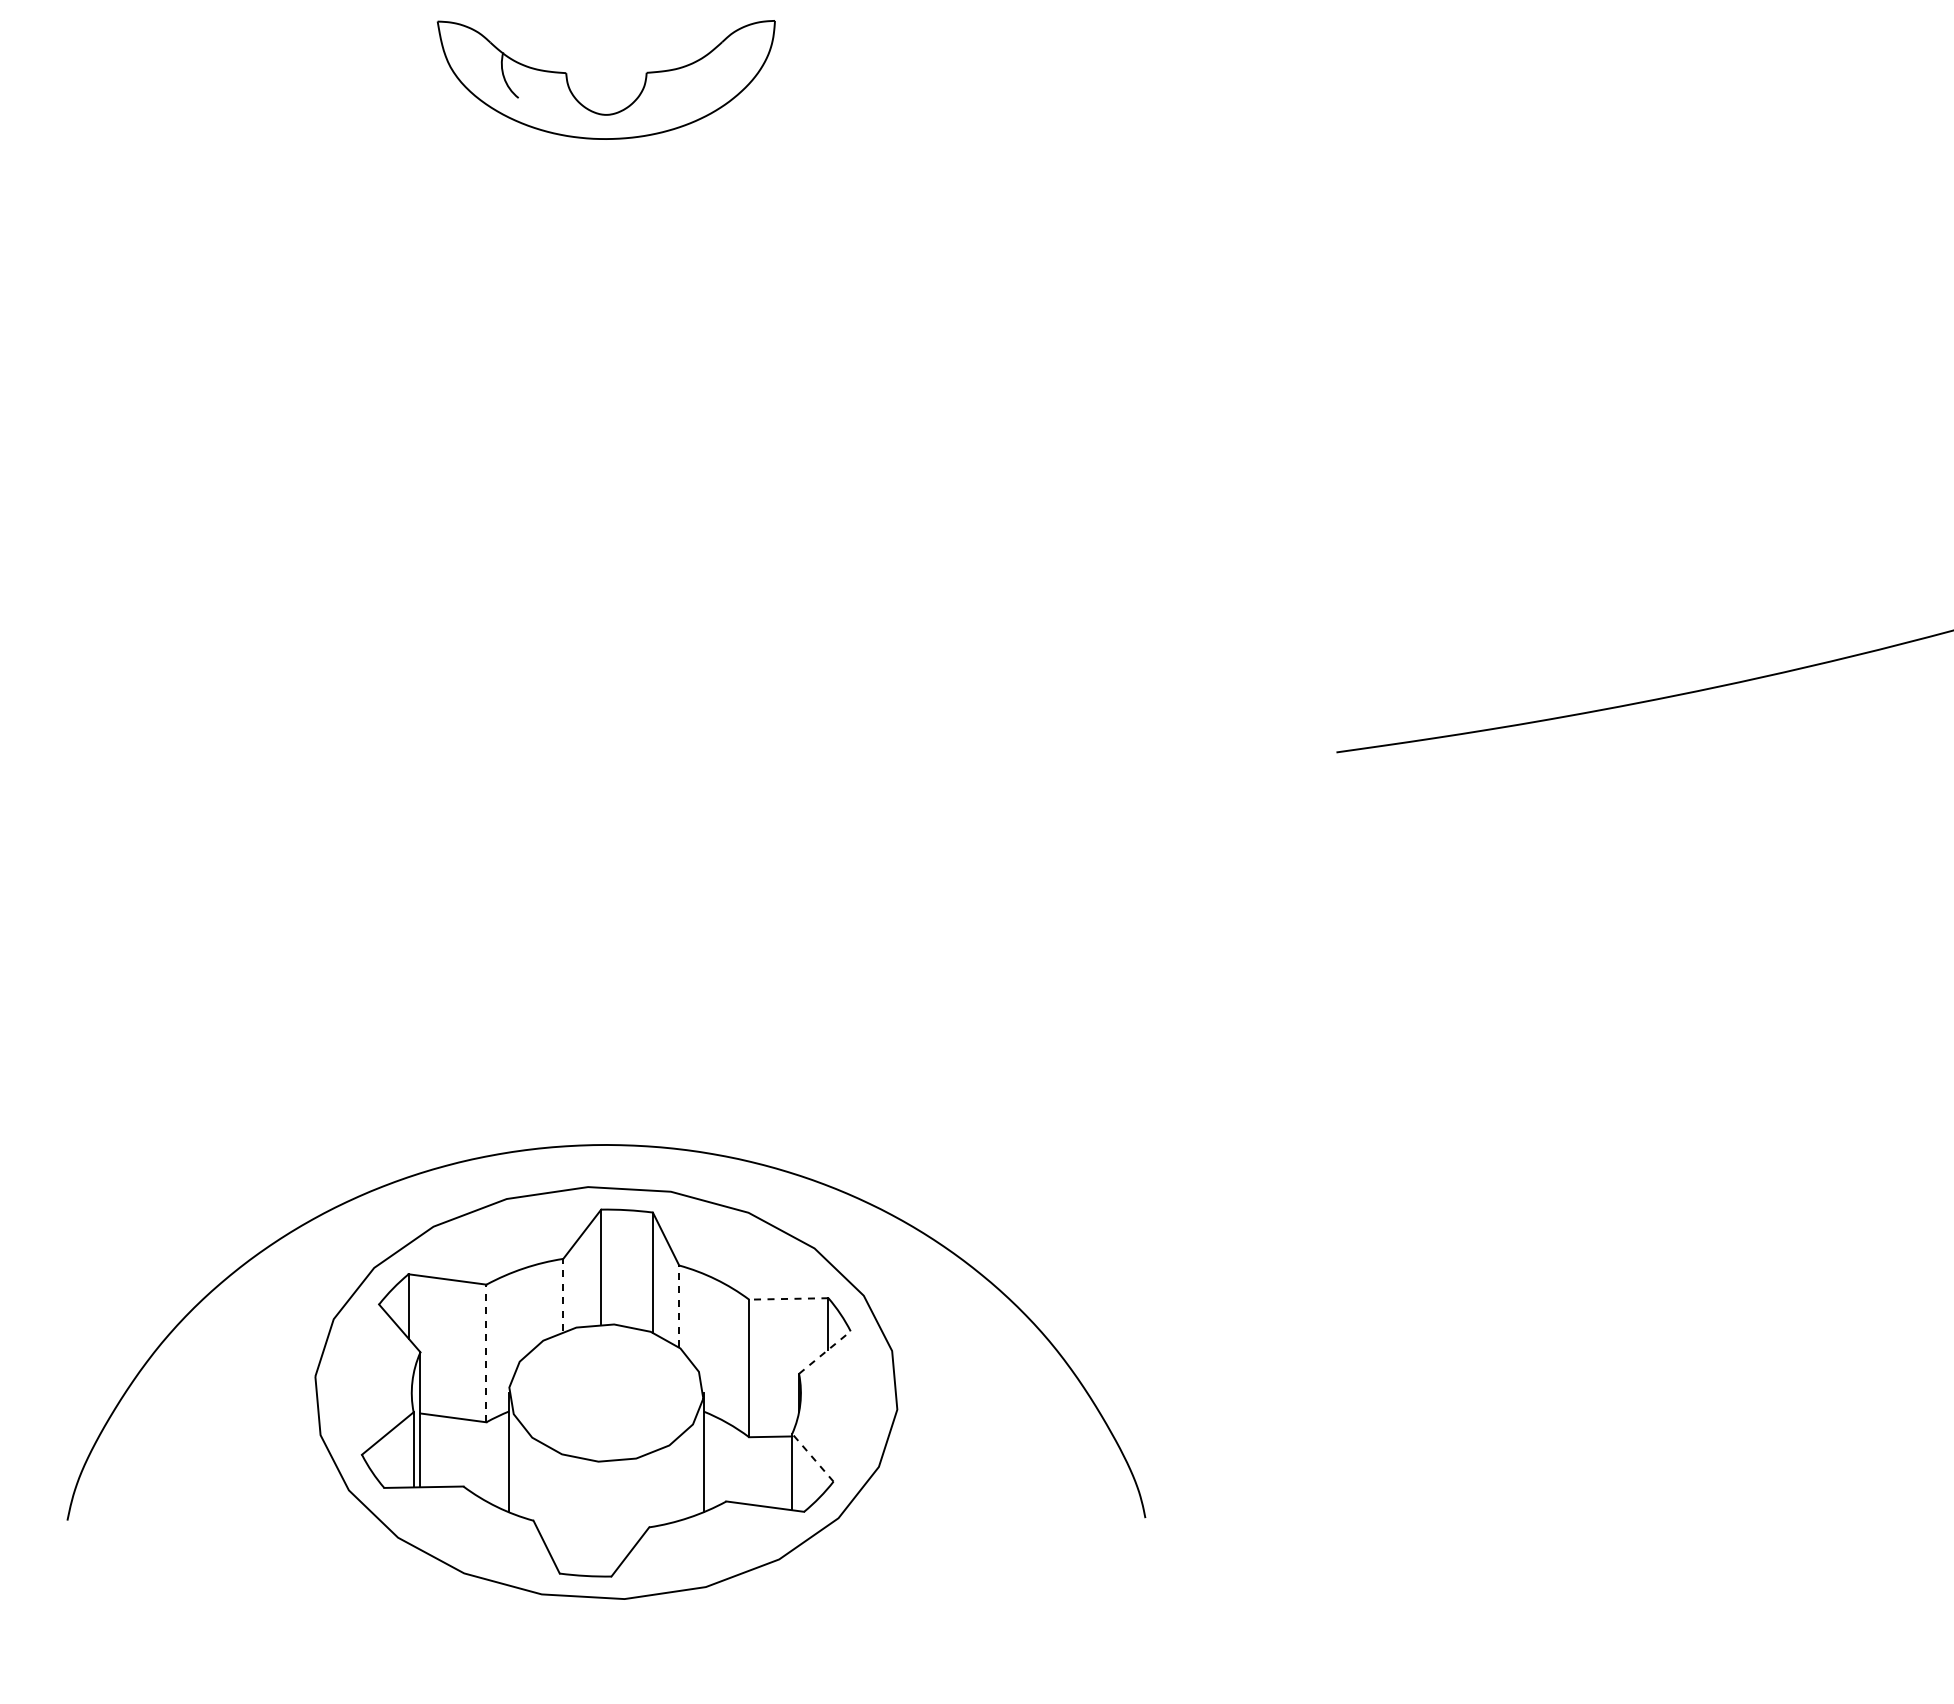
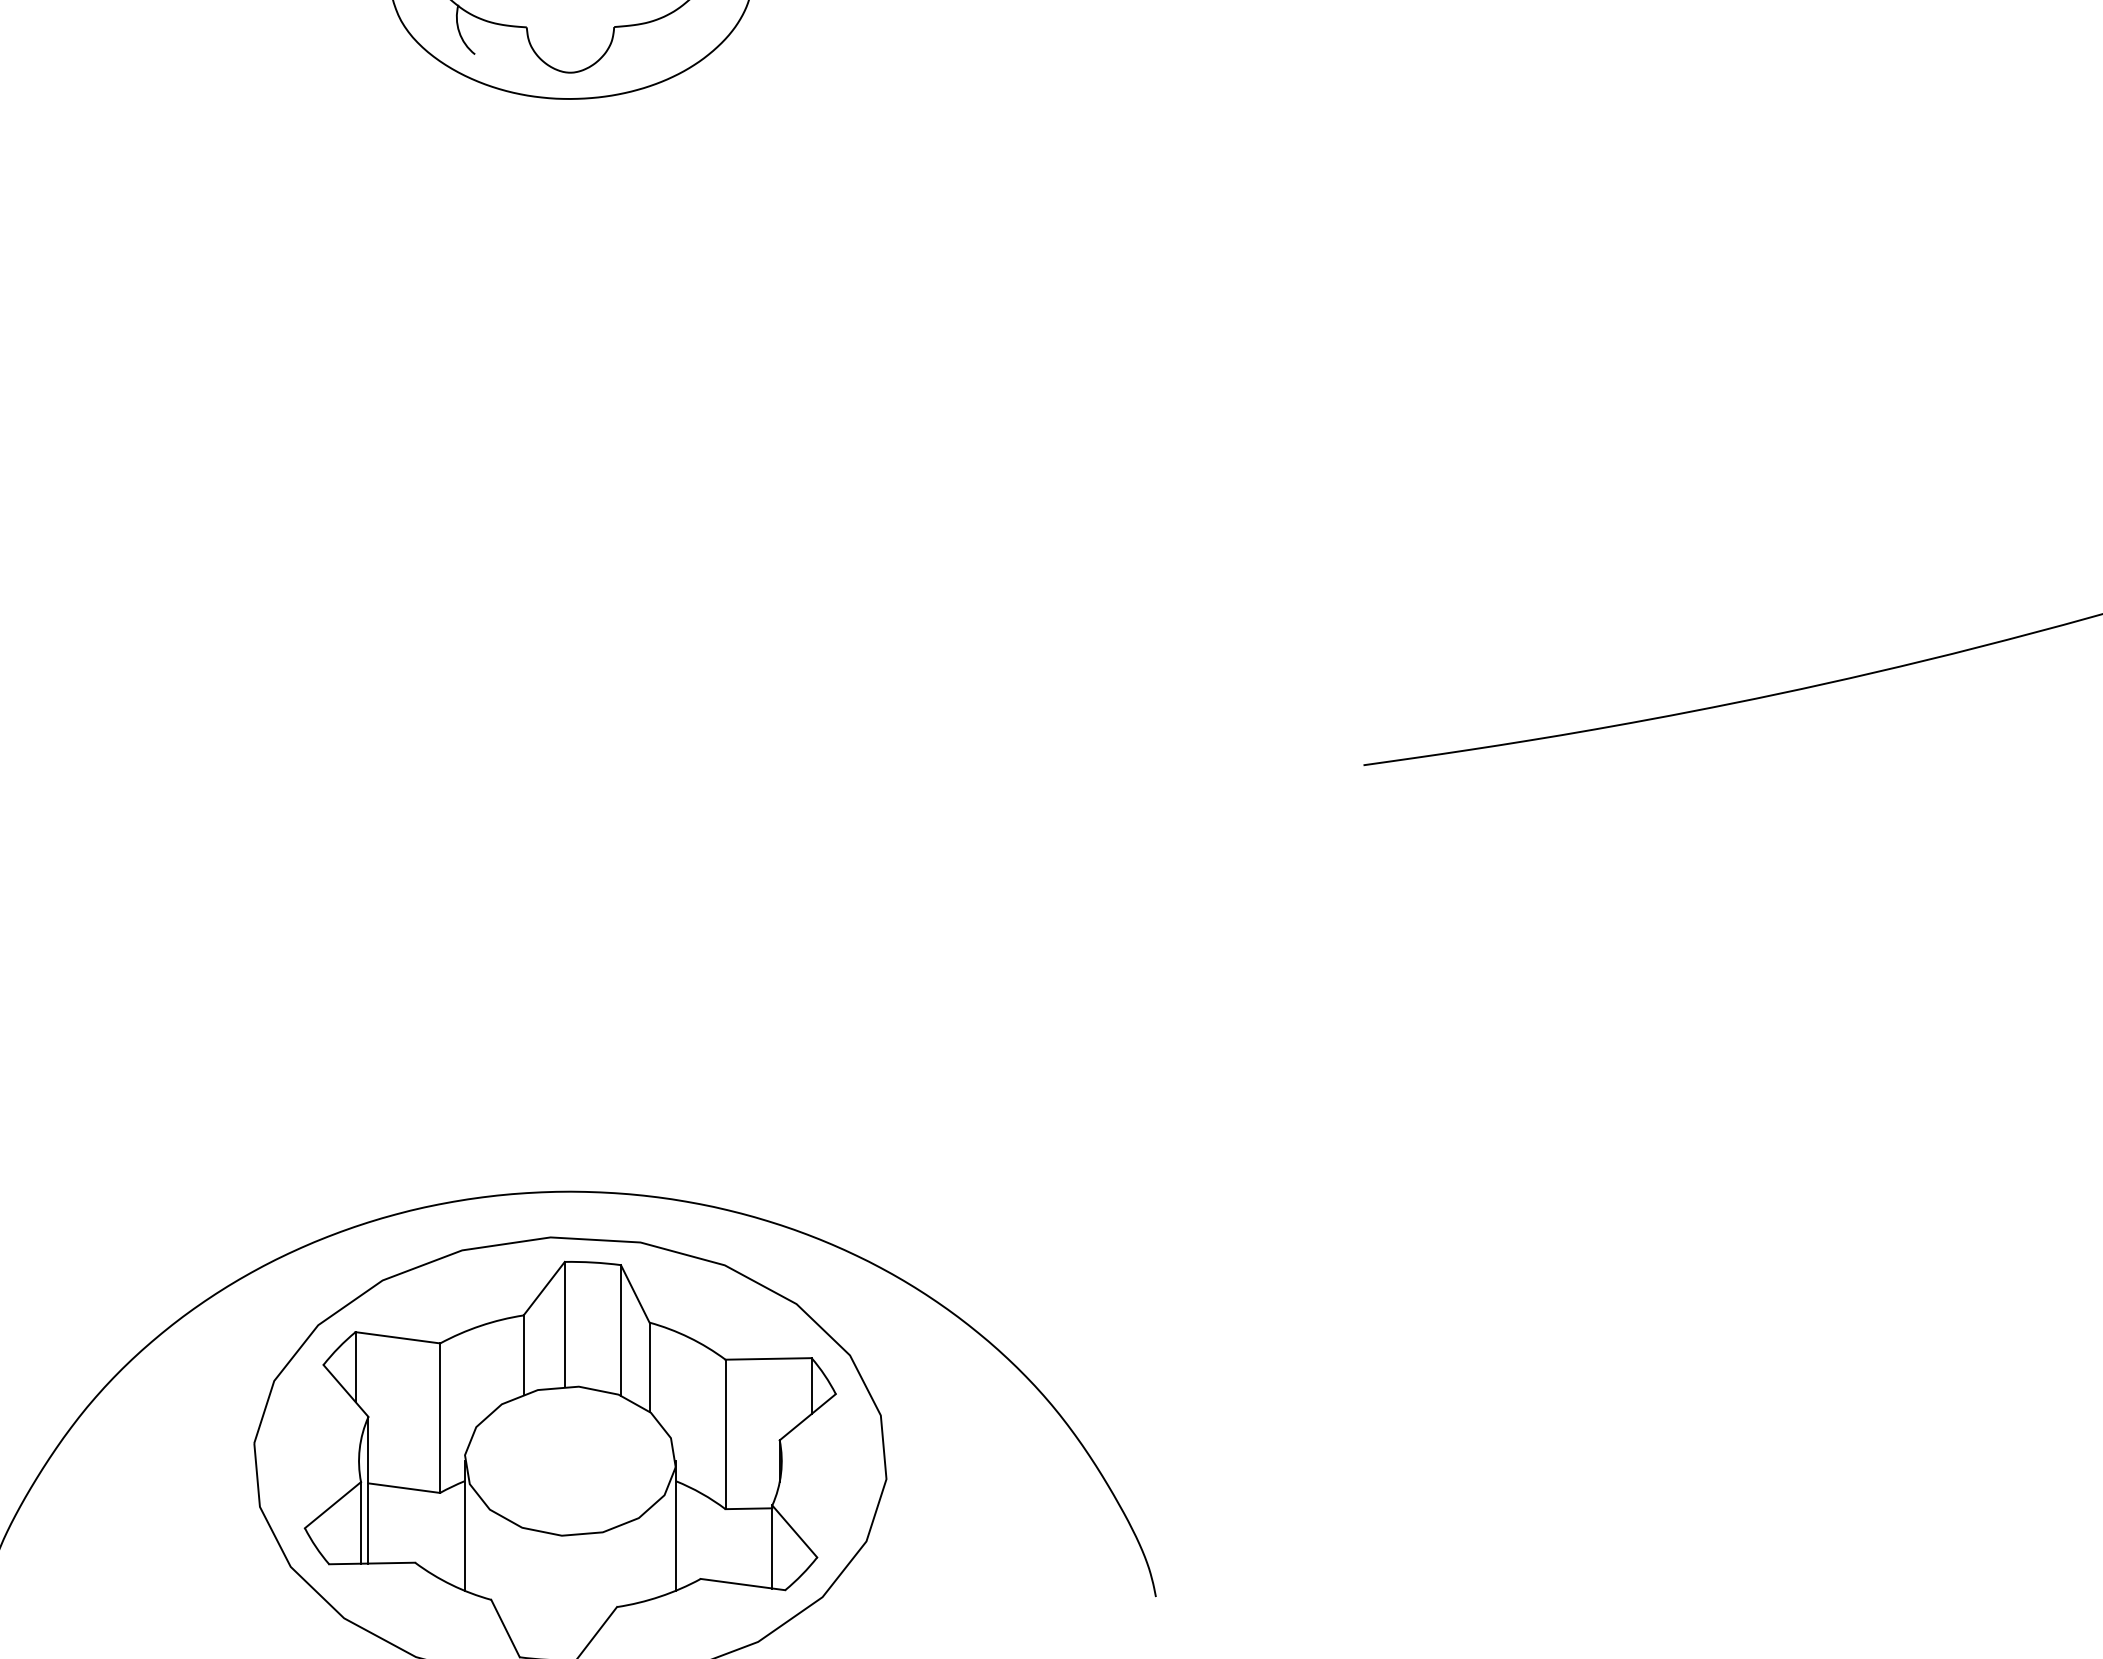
line: (563, 1294) -> (523, 1354), dashed -> solid
line: (788, 1298) -> (768, 1358), dashed -> solid
line: (679, 1306) -> (649, 1367), dashed -> solid
line: (825, 1352) -> (808, 1417), dashed -> solid
line: (486, 1353) -> (440, 1418), dashed -> solid
line: (812, 1457) -> (794, 1531), dashed -> solid

